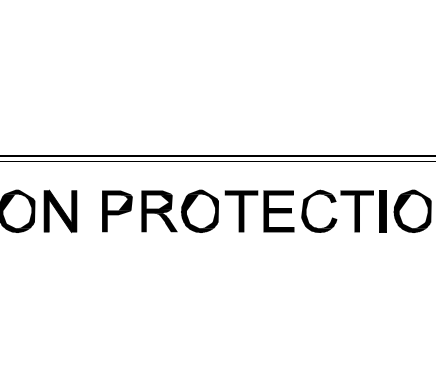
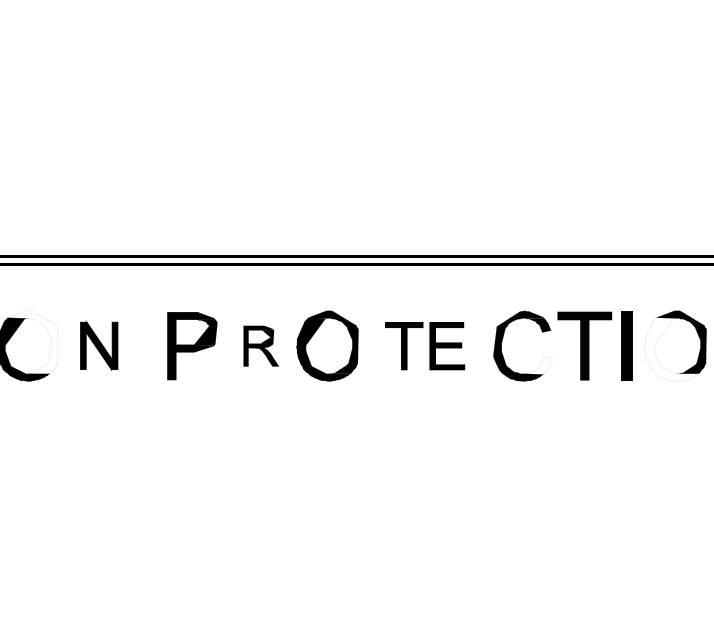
fill: (19, 208) -> (32, 341), removed
part: (60, 210) -> (99, 344), size x0.7
part: (159, 211) -> (261, 346), size x0.6
part: (259, 211) -> (424, 346), size x0.7
fill: (409, 213) -> (670, 349), removed
fill: (328, 222) -> (537, 364), removed

